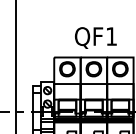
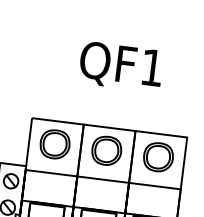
text: (95, 37) -> (120, 65), moved

